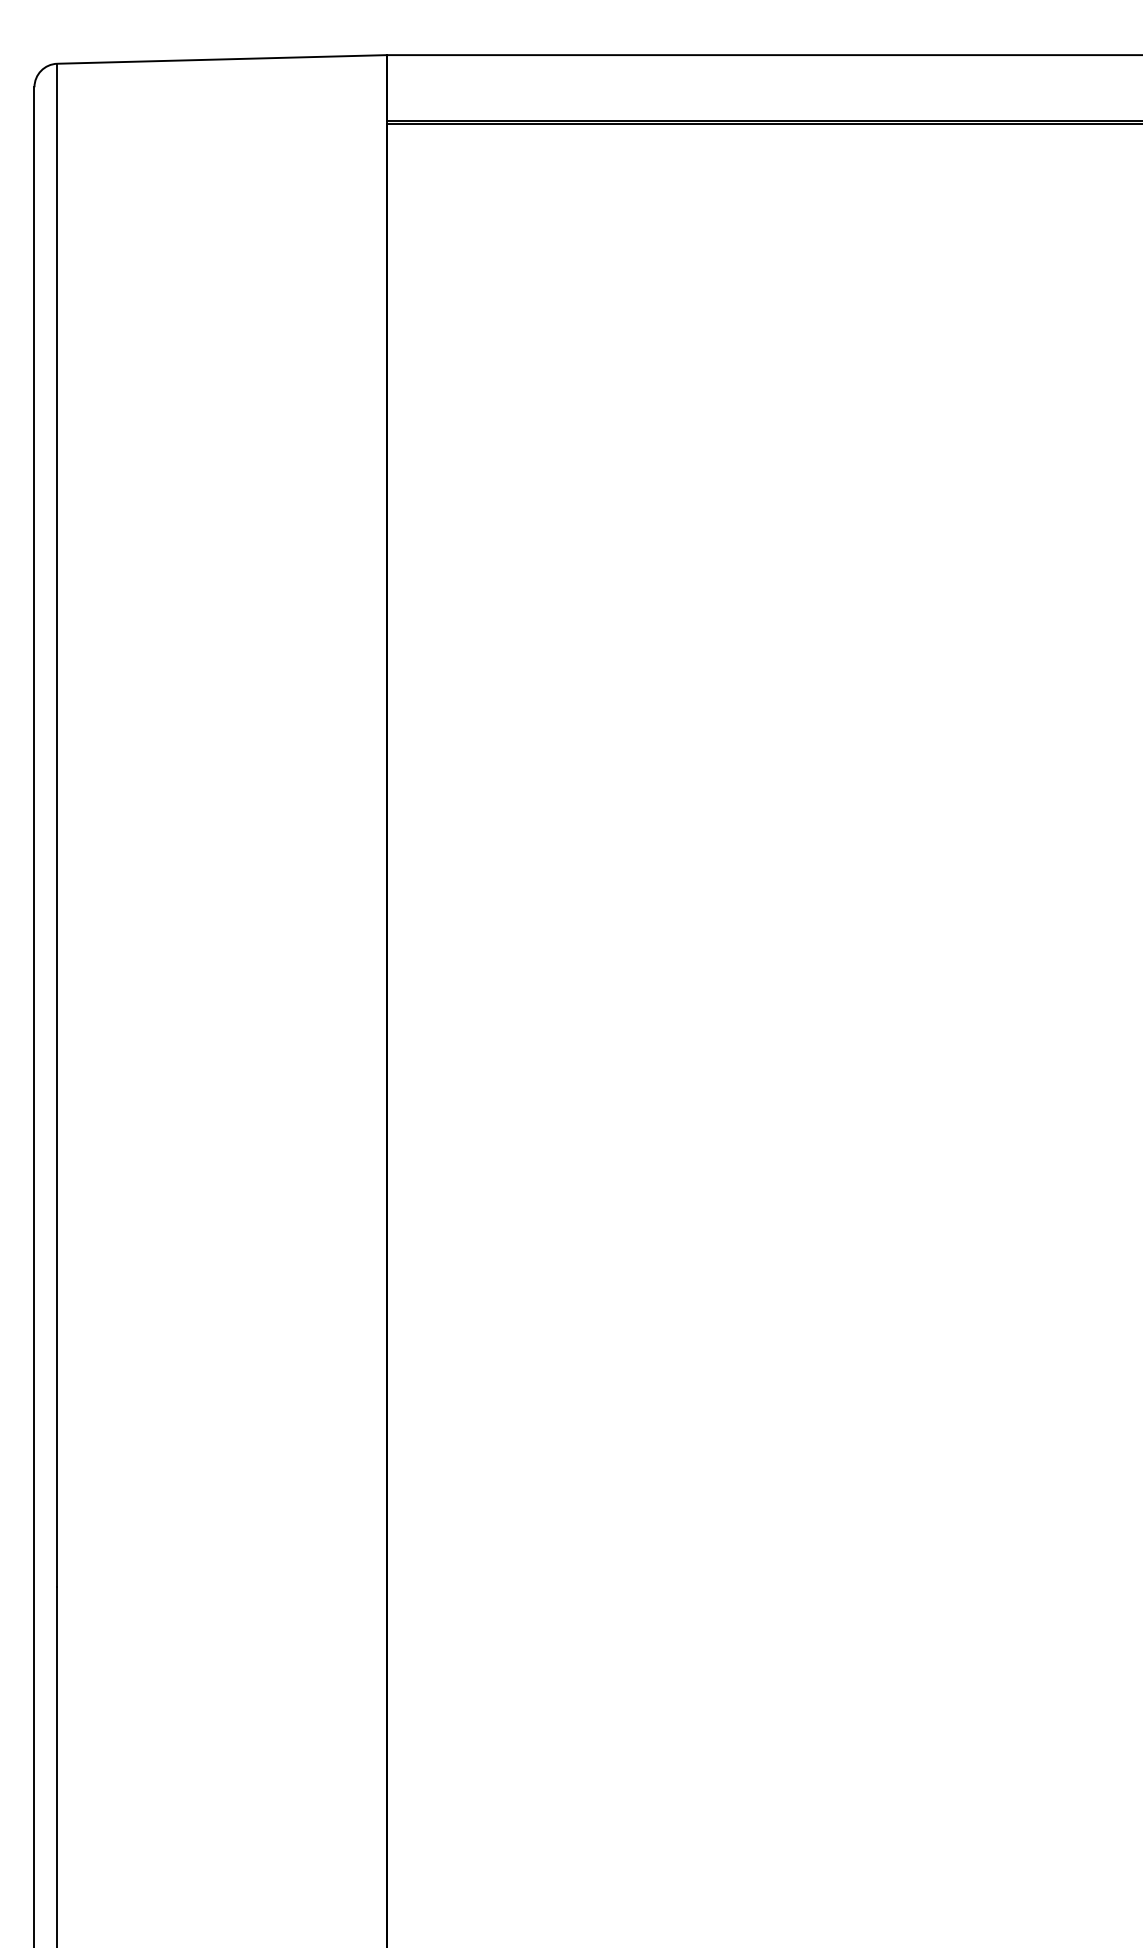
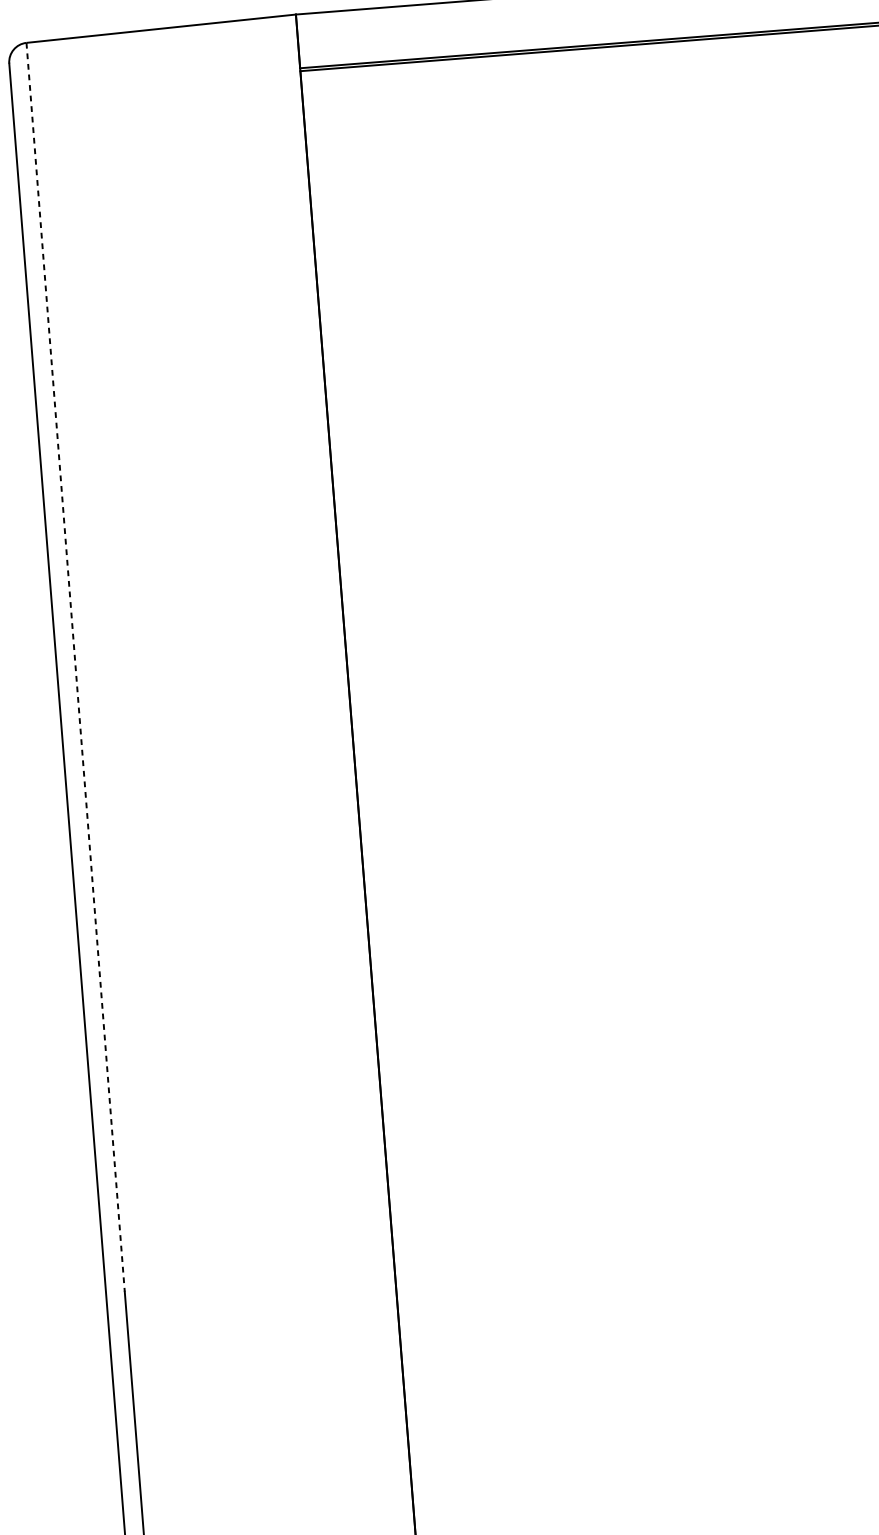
line: (57, 825) -> (75, 667), solid -> dashed

